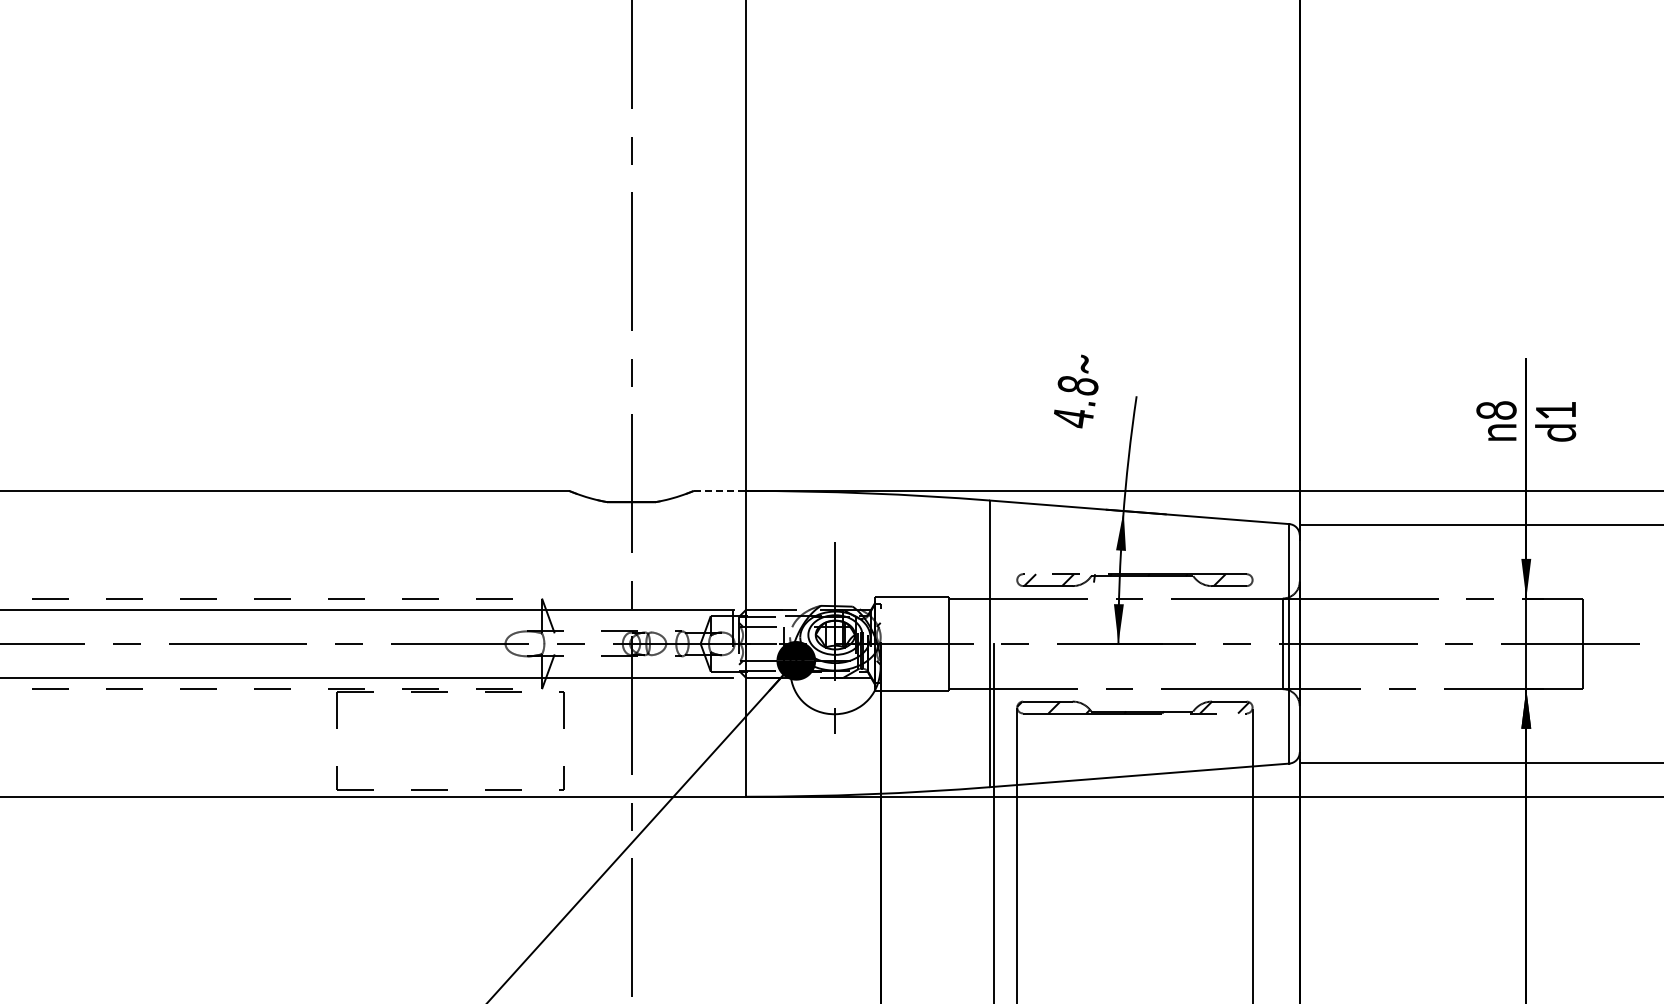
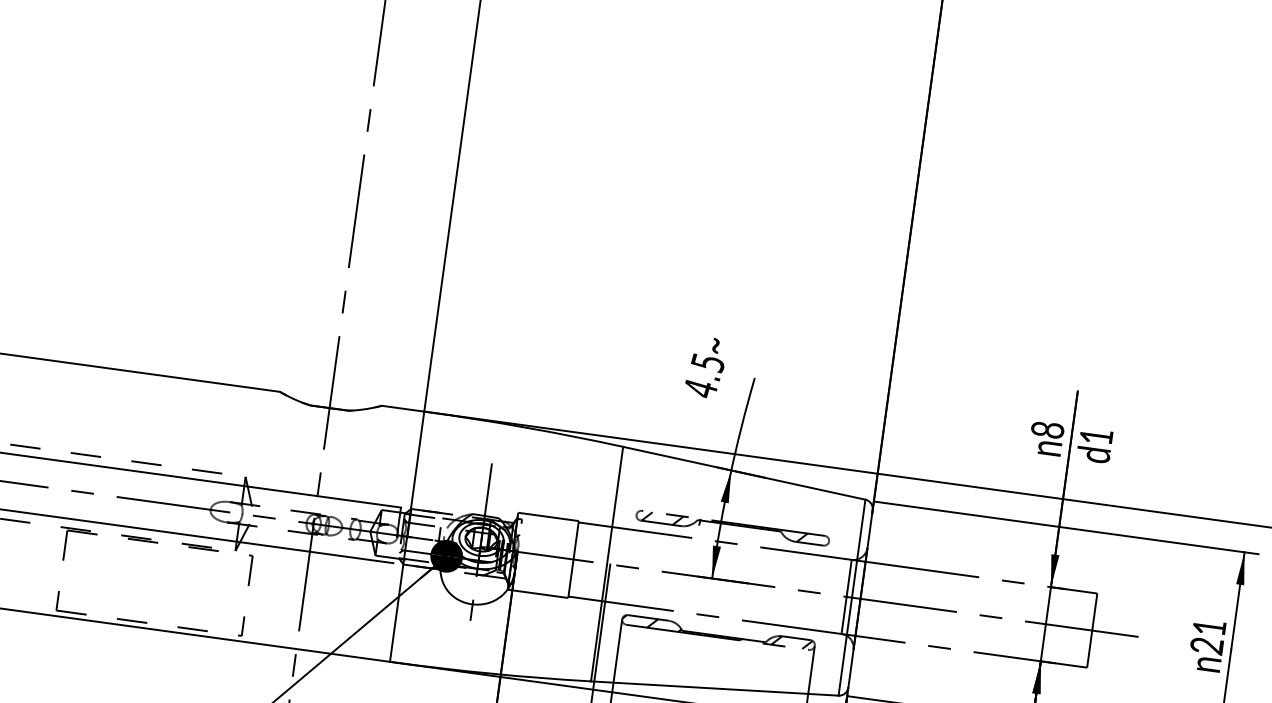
text: (1077, 386) -> (707, 363), 4.8 -> 4.5
line: (719, 490) -> (402, 408), dashed -> solid

